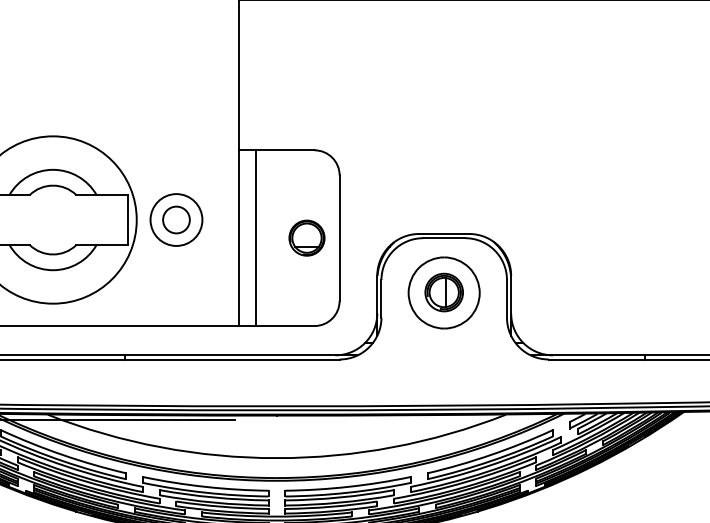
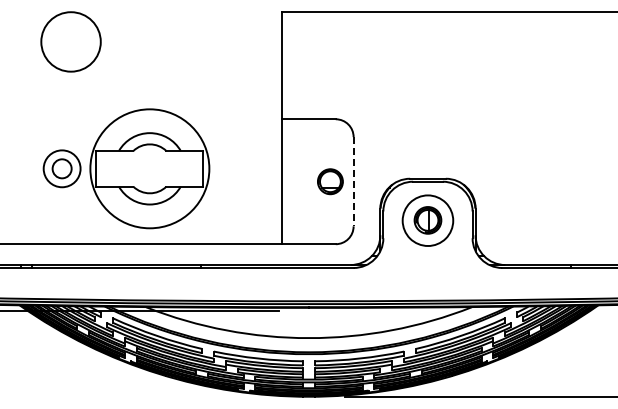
part: (176, 219) -> (237, 168), removed
line: (256, 237) -> (294, 181), removed
line: (339, 237) -> (353, 181), solid -> dashed

